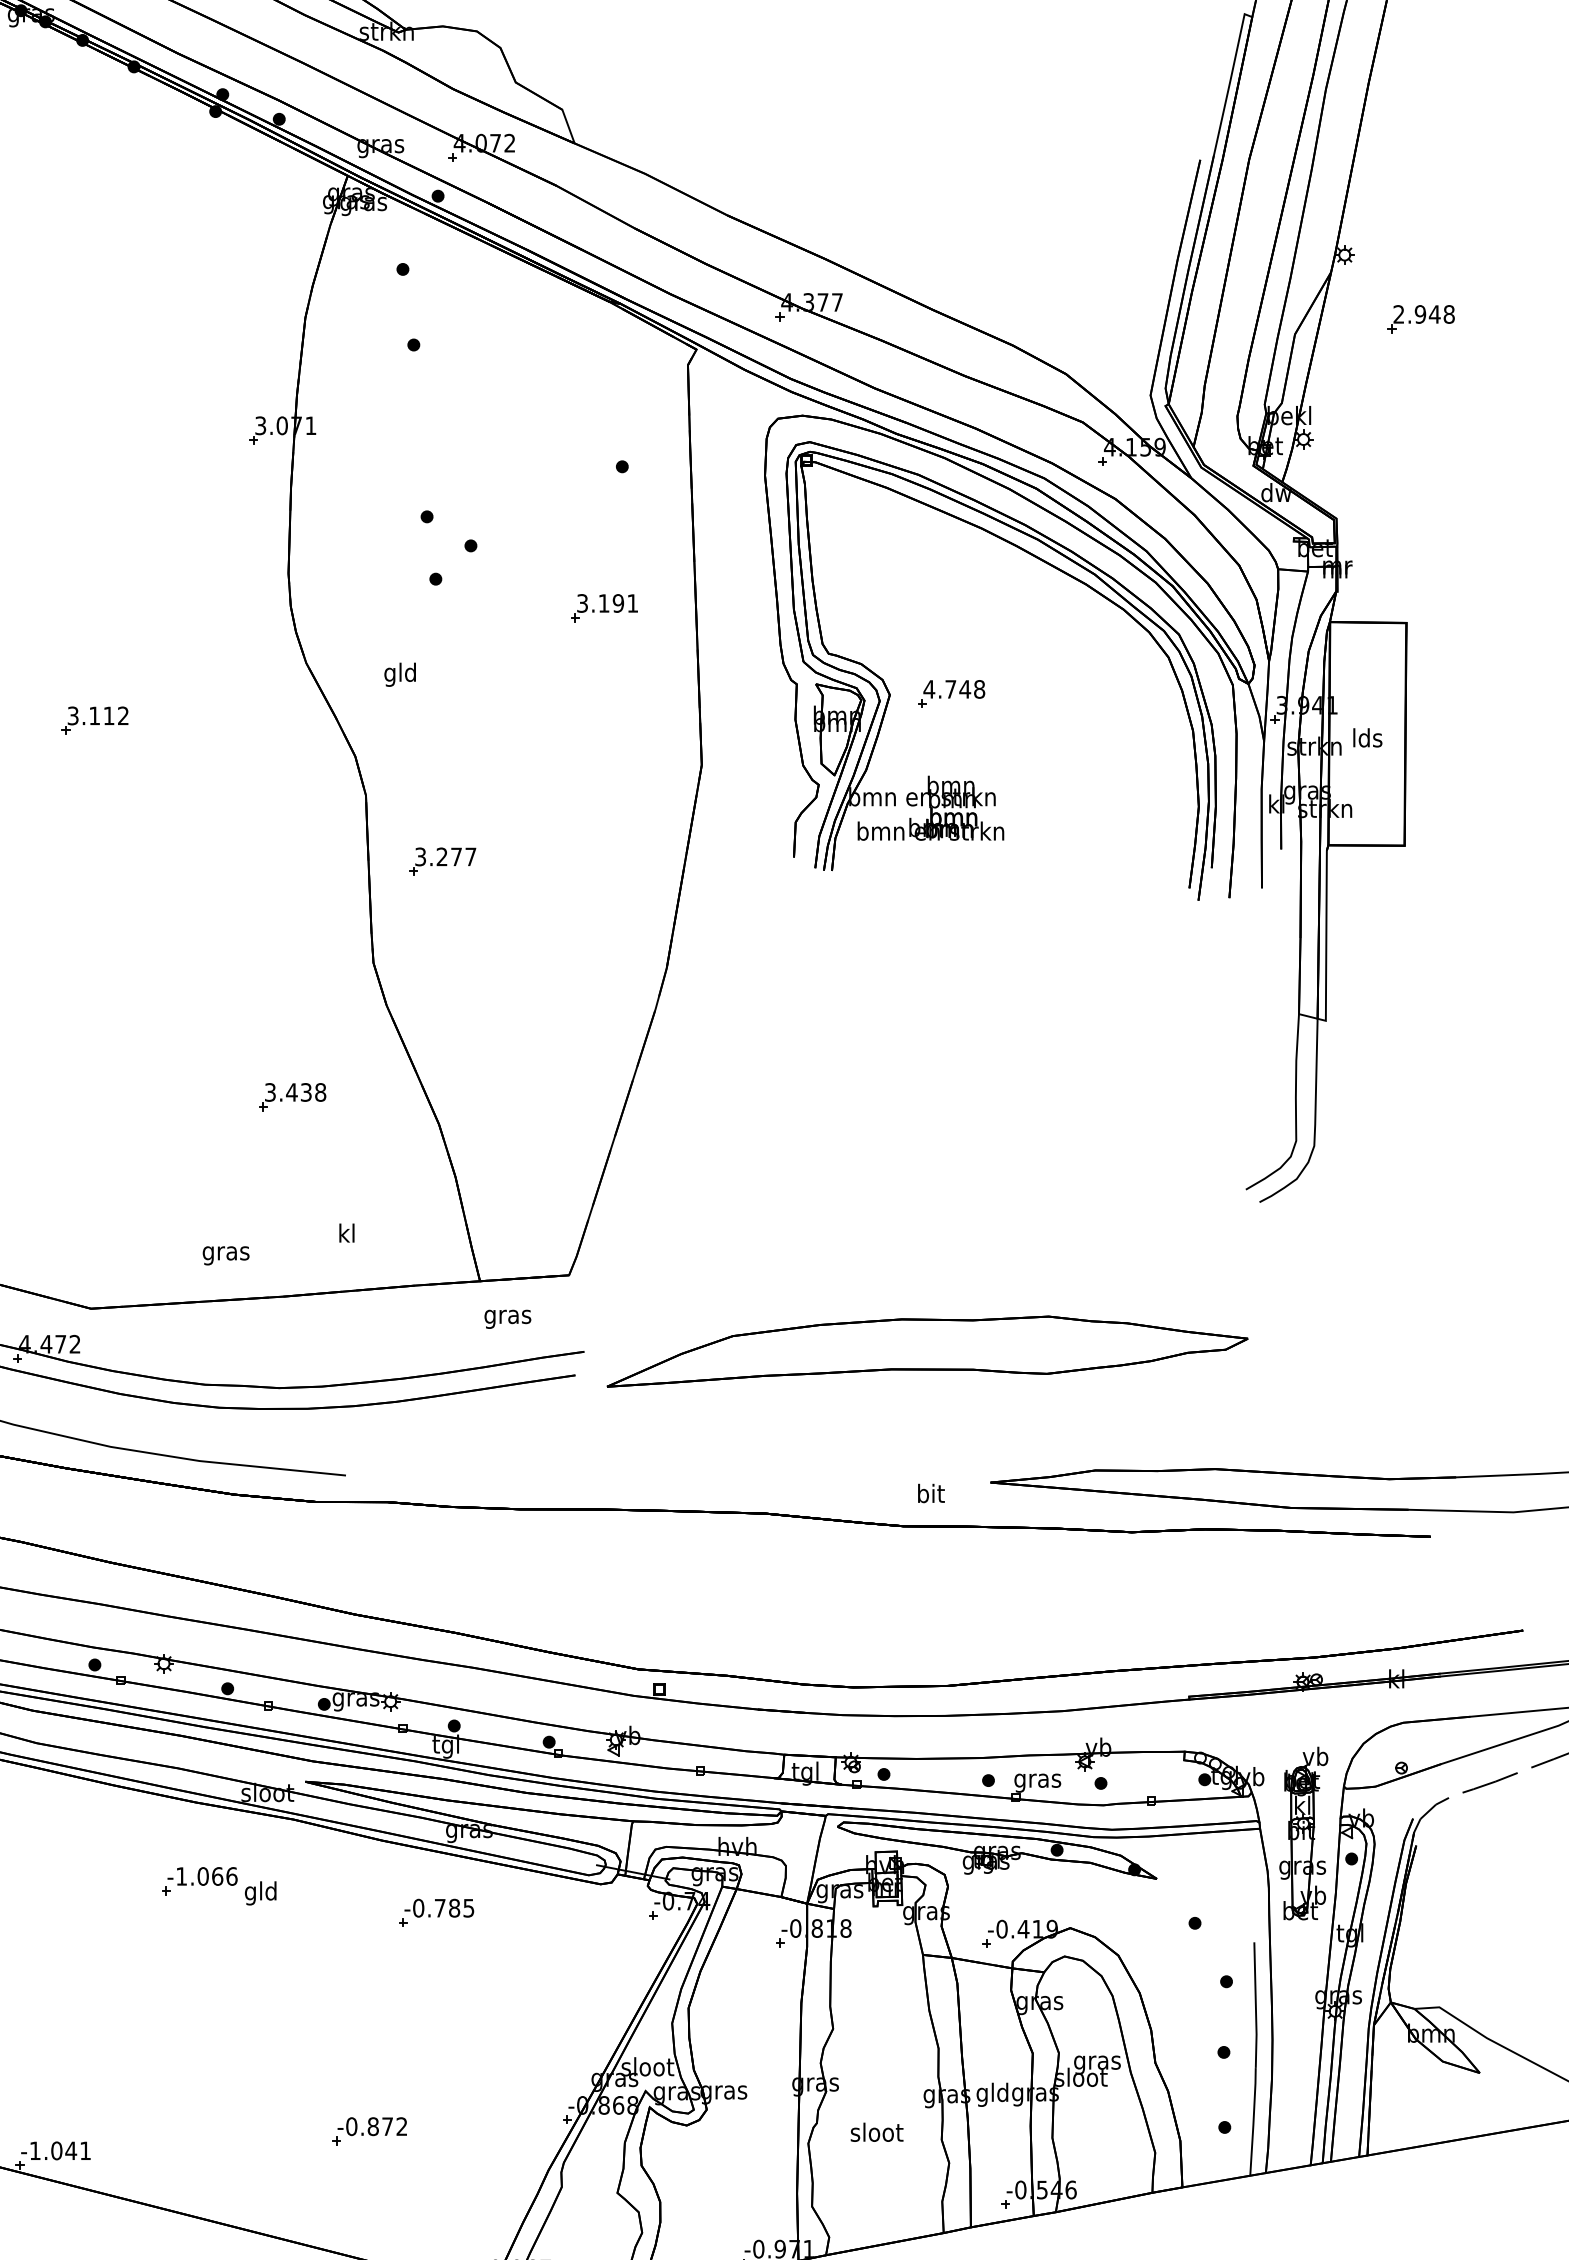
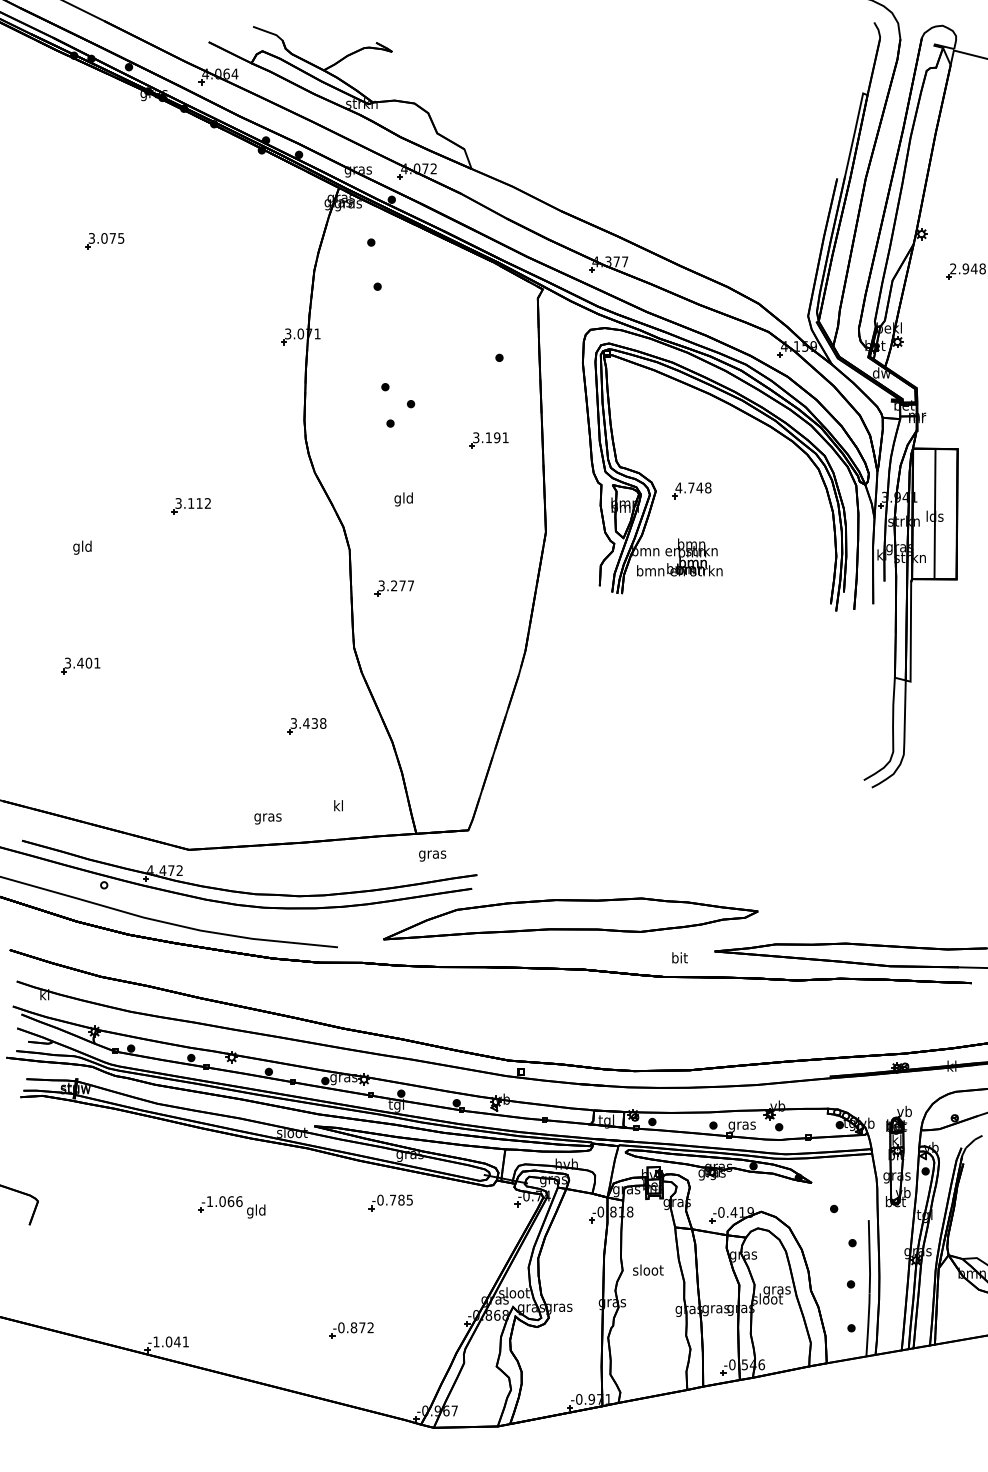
text: (399, 674) -> (403, 499), moved
line: (1366, 733) -> (934, 513), added
part: (926, 1350) -> (570, 918), moved
part: (218, 1886) -> (231, 1207), moved
text: (991, 2095) -> (715, 1309), gld -> gras
text: (877, 2131) -> (648, 1269), moved

